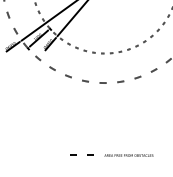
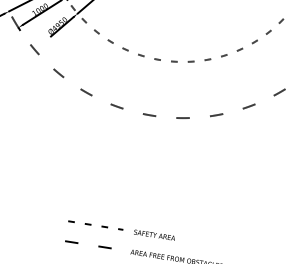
part: (98, 144) -> (122, 229), added

